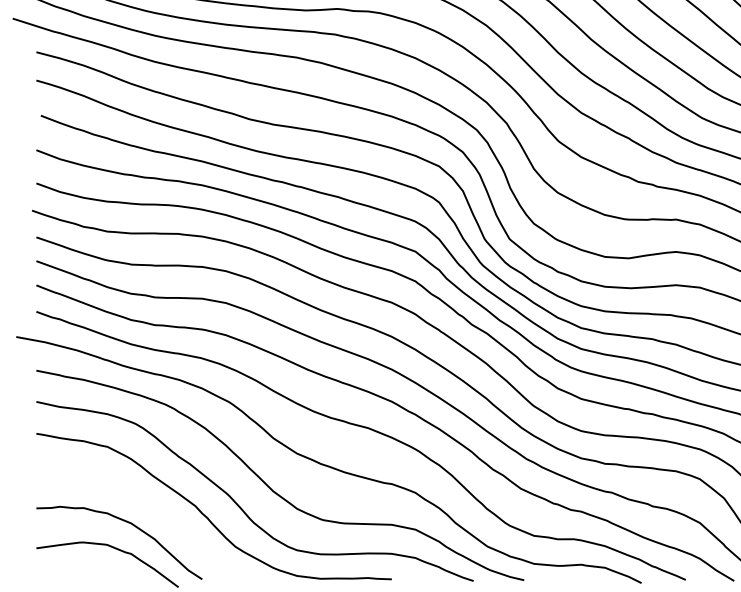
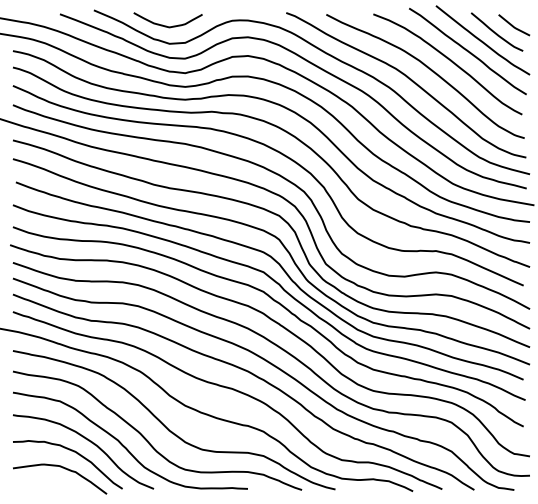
curve: (150, 507) -> (88, 441), added

